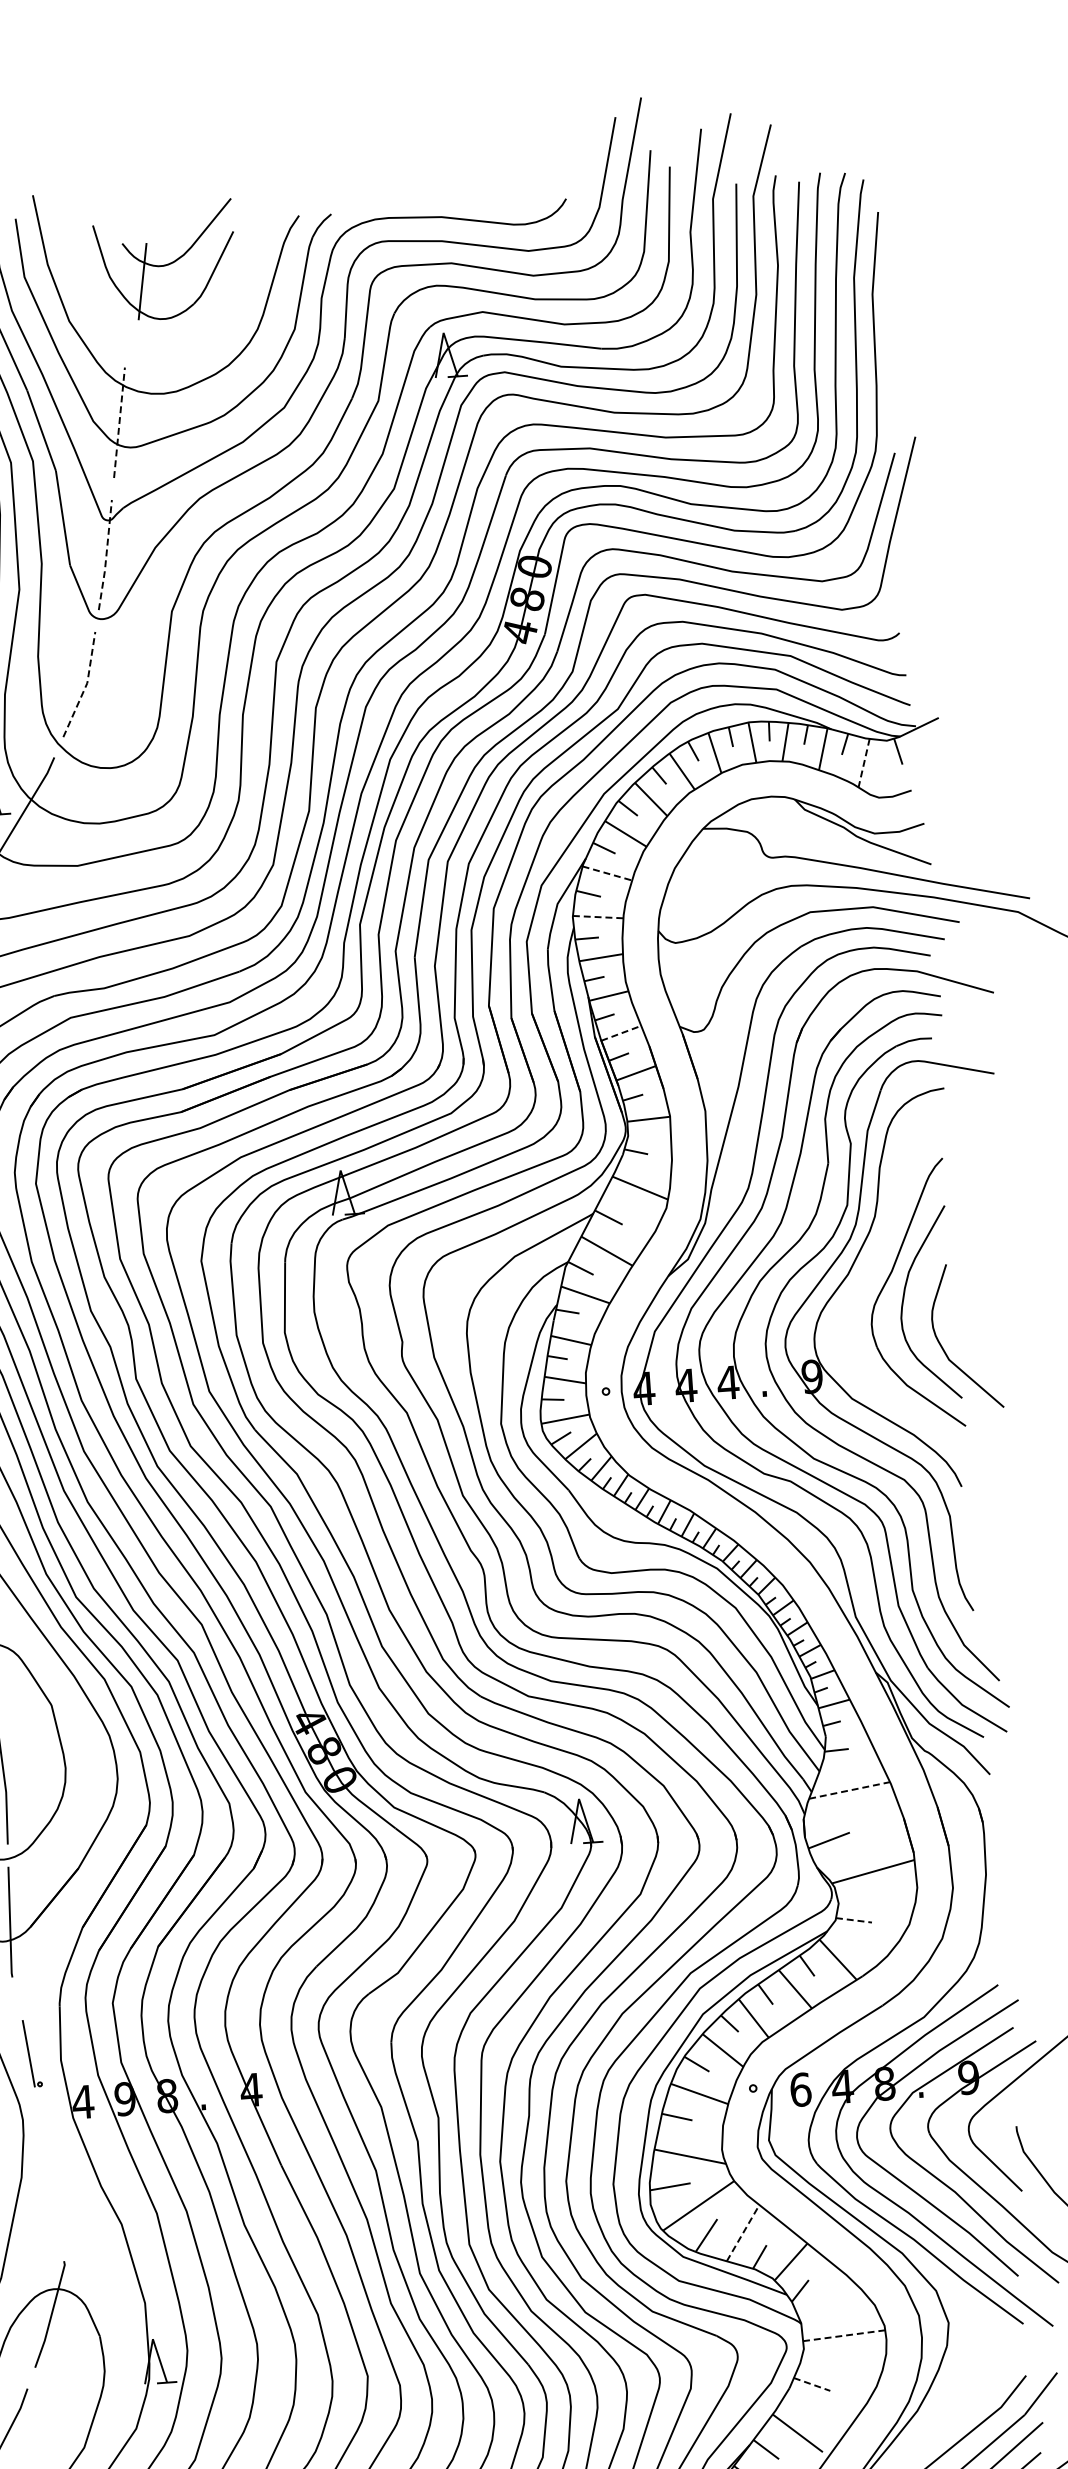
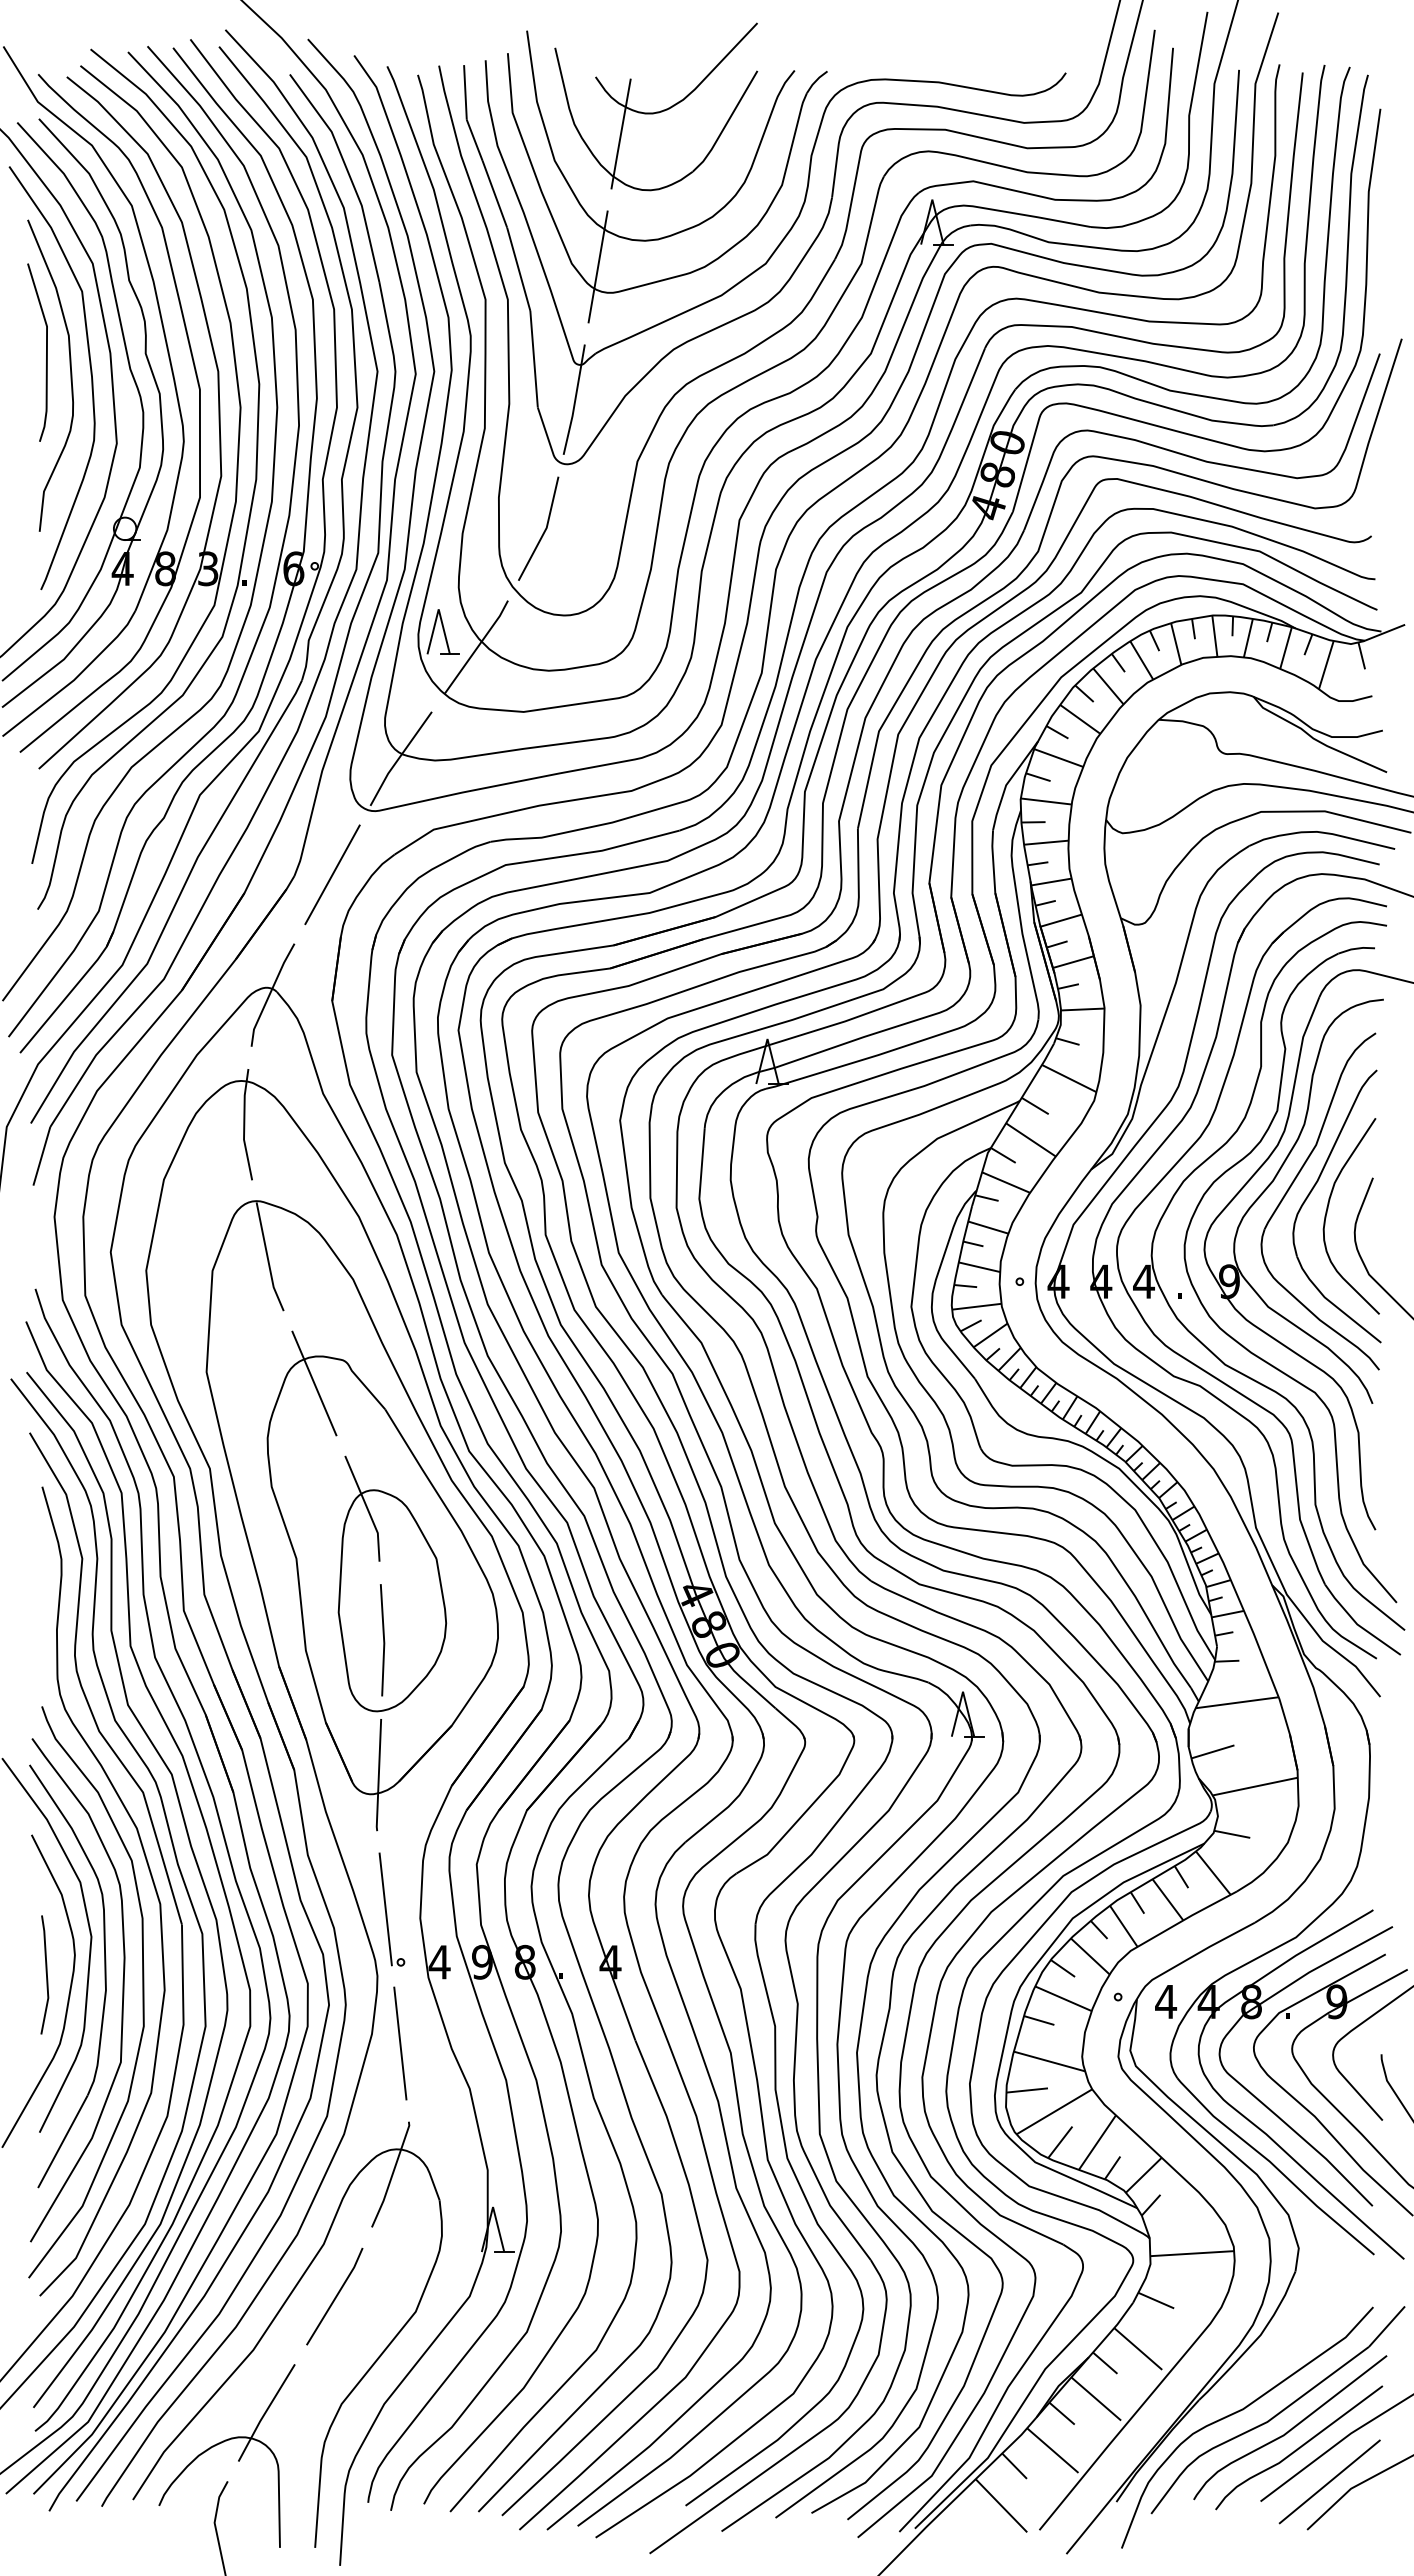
part: (165, 260) -> (656, 106), size x1.43
line: (119, 422) -> (598, 266), dashed -> solid
line: (106, 555) -> (575, 400), dashed -> solid
line: (86, 685) -> (545, 530), dashed -> solid
line: (864, 763) -> (1326, 665), dashed -> solid
line: (608, 873) -> (1059, 758), dashed -> solid
line: (598, 917) -> (1046, 801), dashed -> solid
line: (621, 1033) -> (1061, 920), dashed -> solid
part: (867, 1277) -> (1292, 1185), added
line: (849, 1790) -> (1237, 1702), dashed -> solid
line: (854, 1920) -> (1232, 1834), dashed -> solid
part: (32, 2053) -> (391, 1909), size x1.67
text: (801, 2089) -> (1166, 2001), 6 -> 4
line: (50, 2184) -> (400, 2043), added
line: (743, 2233) -> (1097, 2142), dashed -> solid
line: (844, 2335) -> (1192, 2253), dashed -> solid
line: (812, 2384) -> (1156, 2300), dashed -> solid

